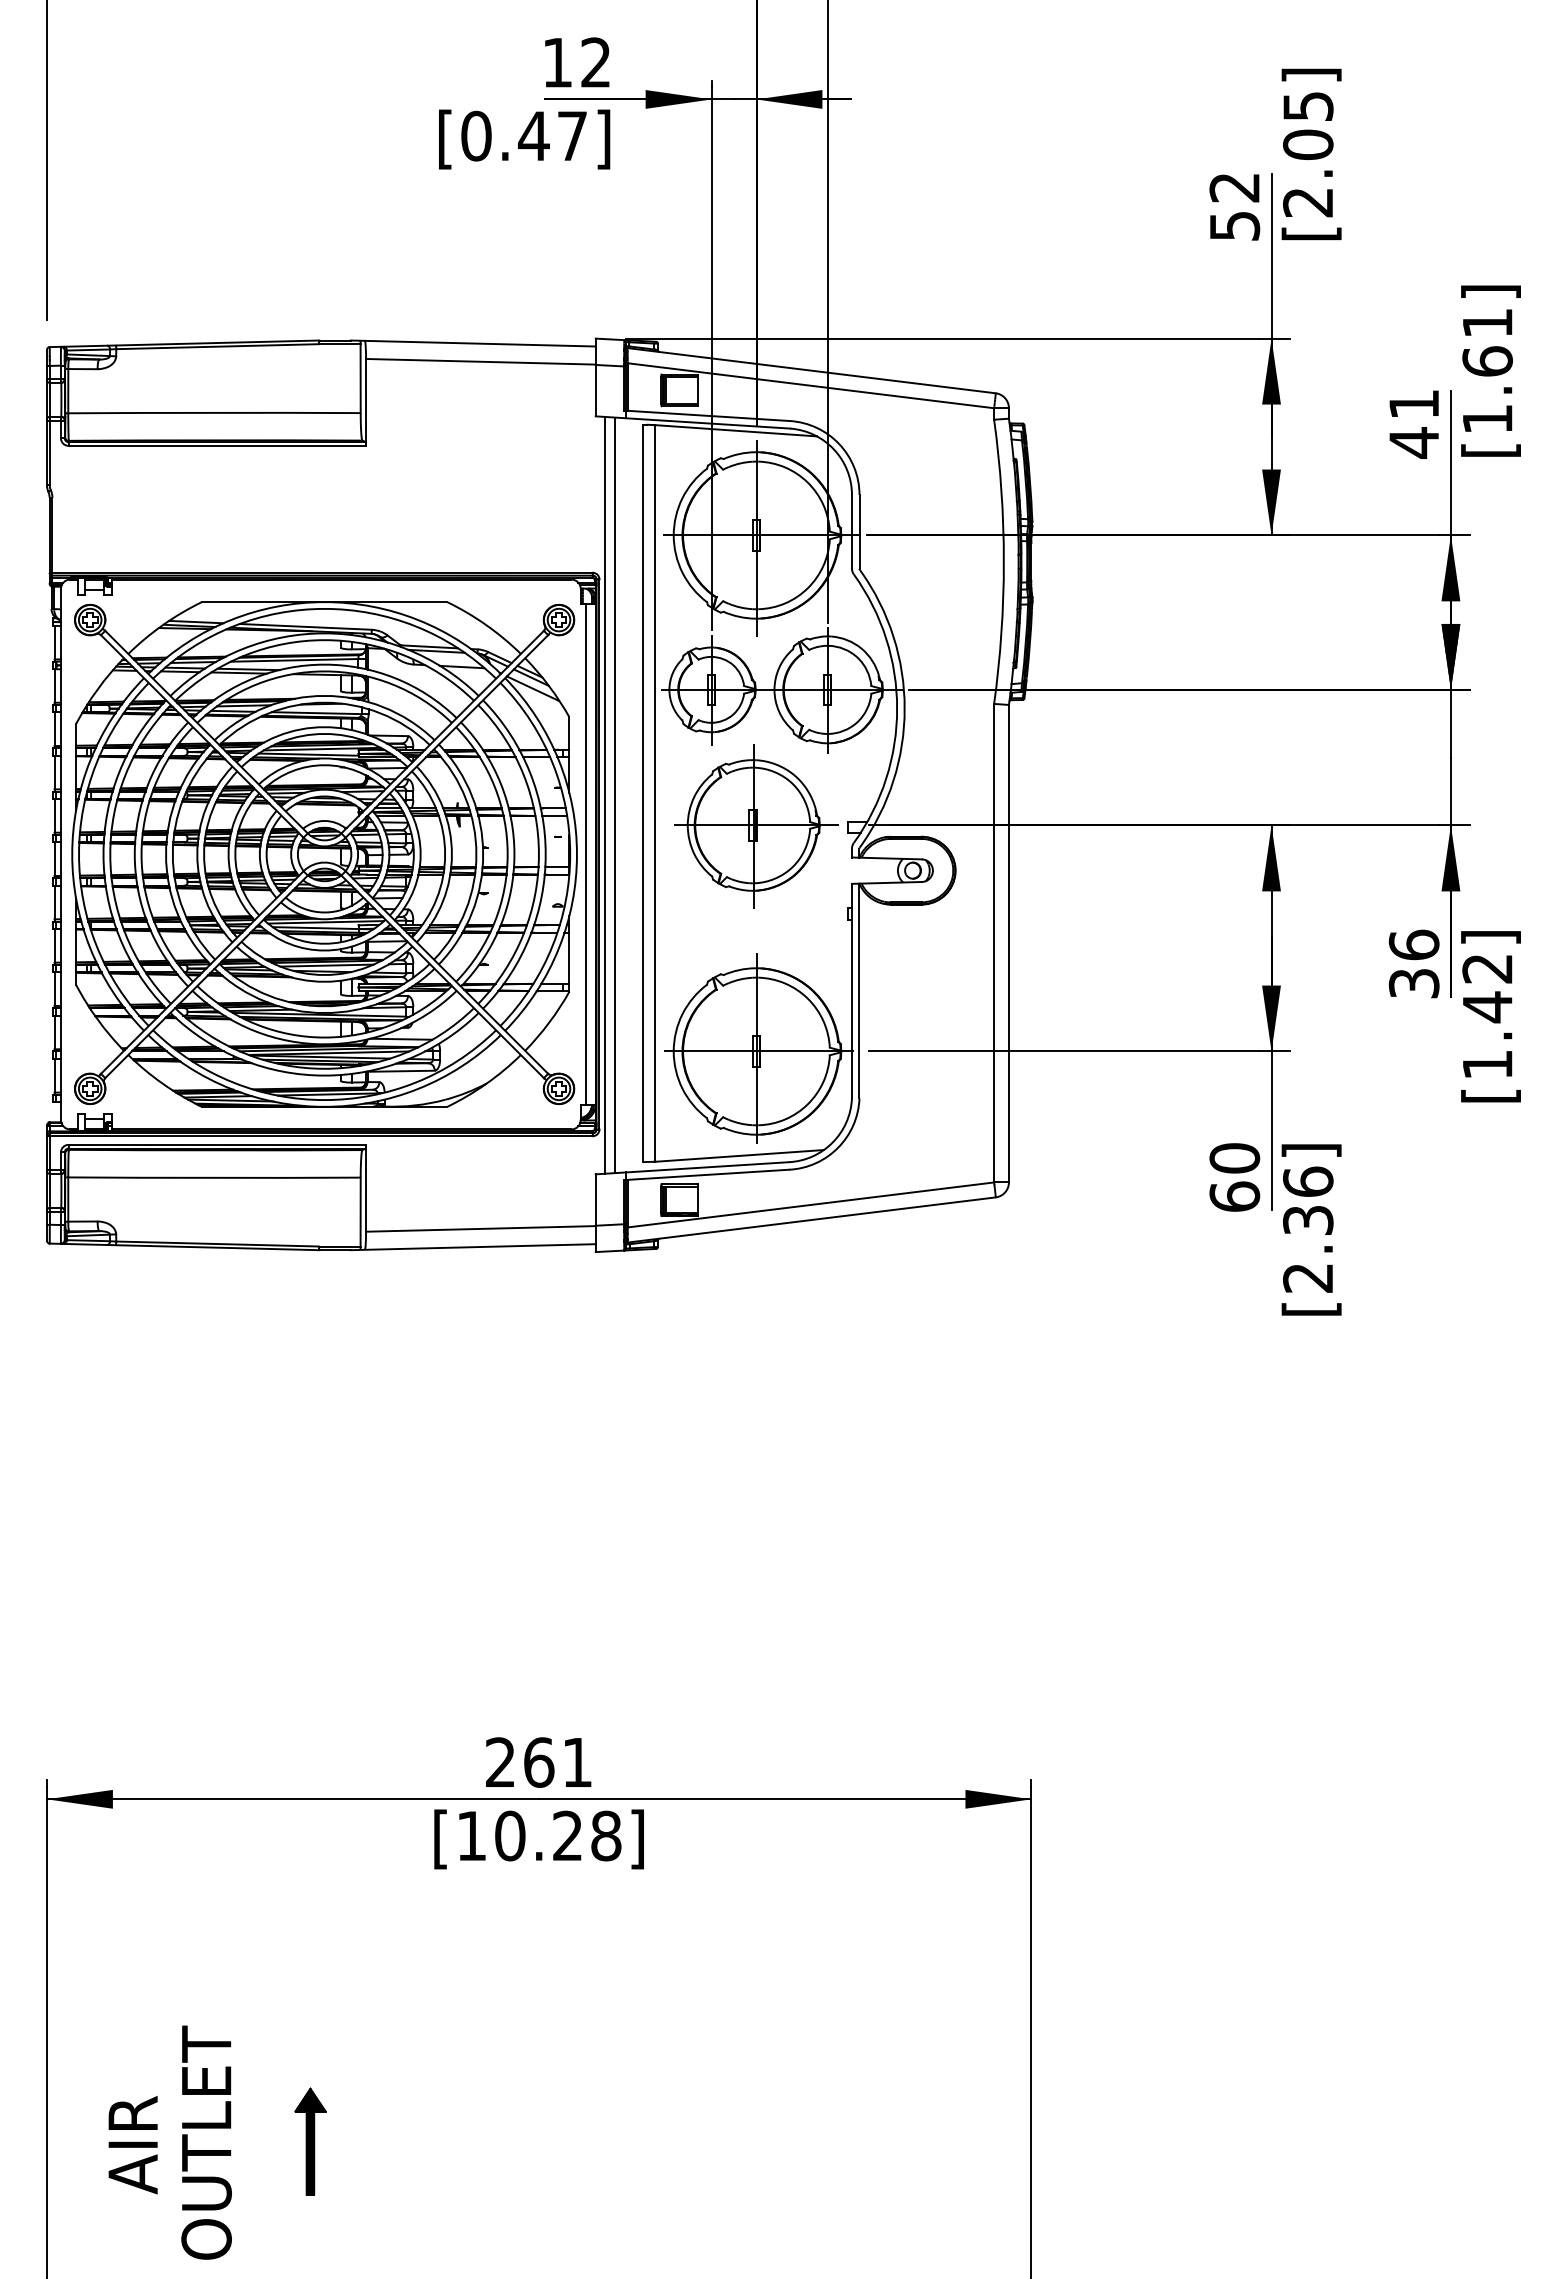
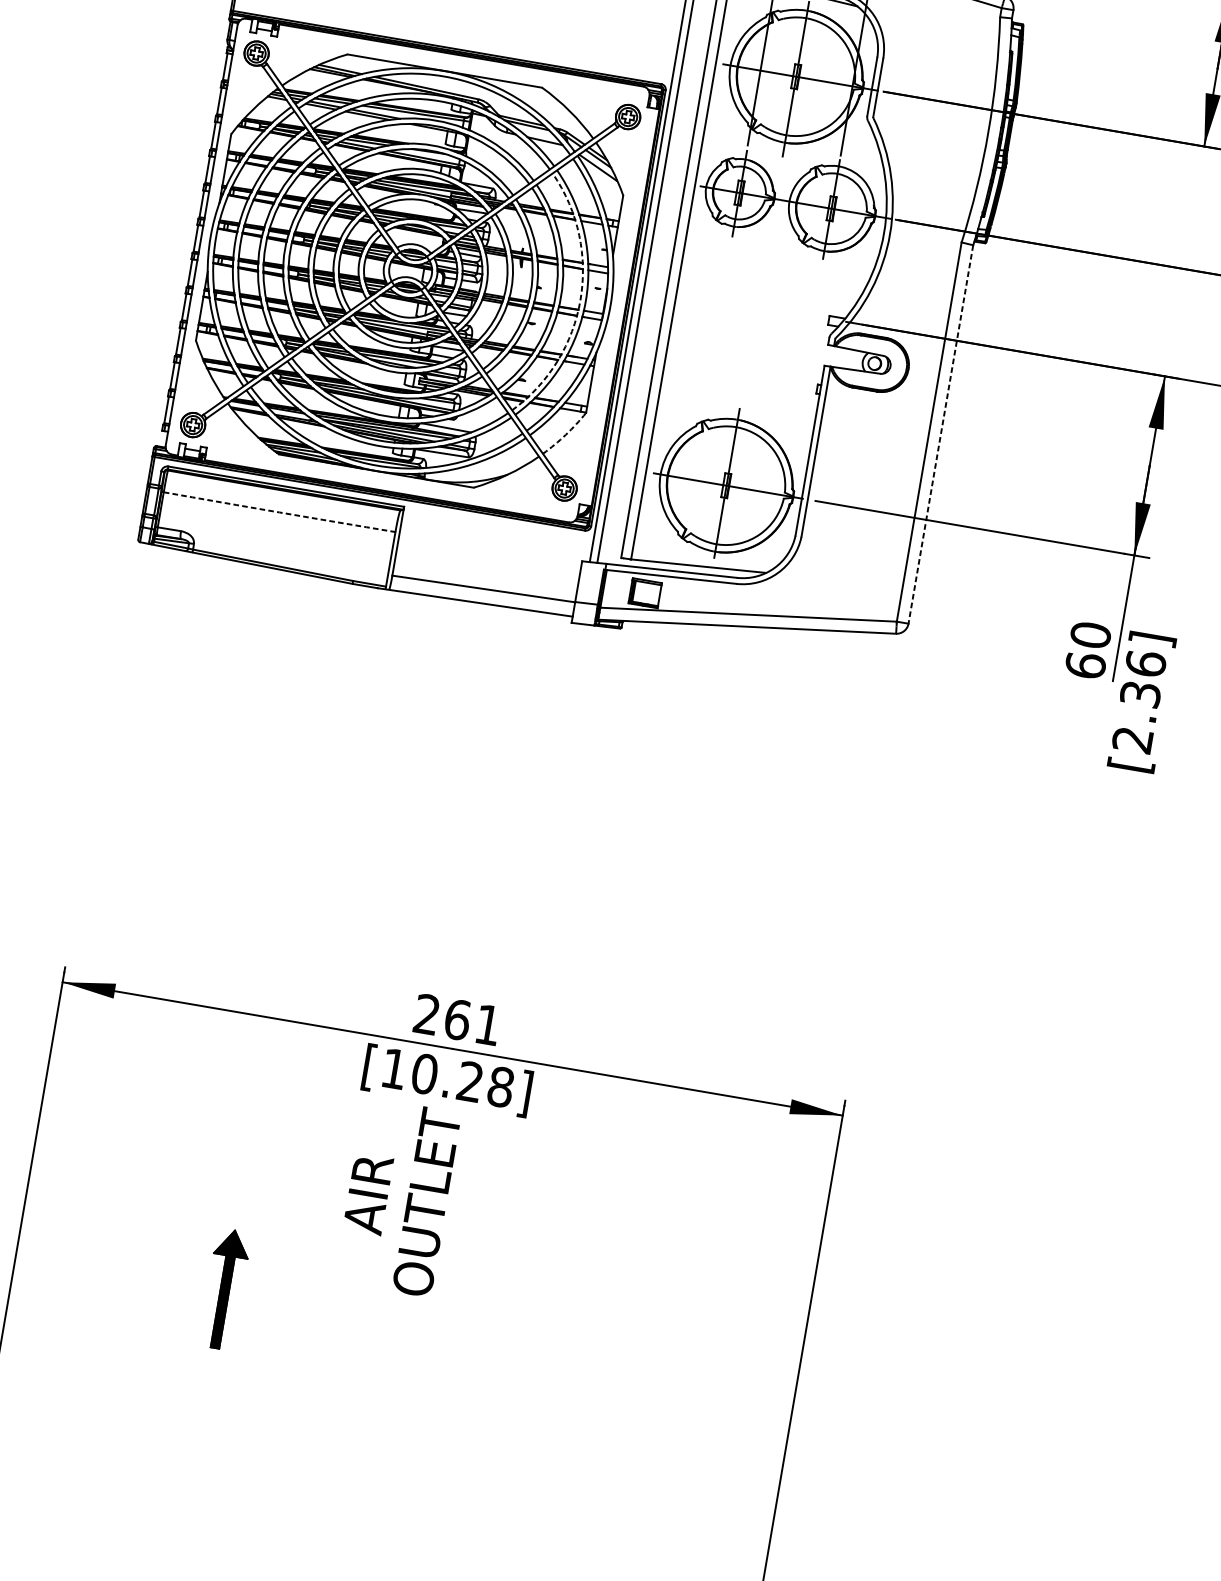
part: (756, 826) -> (756, 307), removed
arc: (538, 854) -> (580, 300), solid -> dashed
line: (586, 854) -> (618, 306), removed
line: (1008, 943) -> (940, 434), solid -> dashed
arc: (549, 1022) -> (566, 434), solid -> dashed
arc: (214, 1177) -> (279, 512), solid -> dashed
part: (310, 2141) -> (225, 1289), size x1.4
text: (169, 2142) -> (397, 1197), moved

